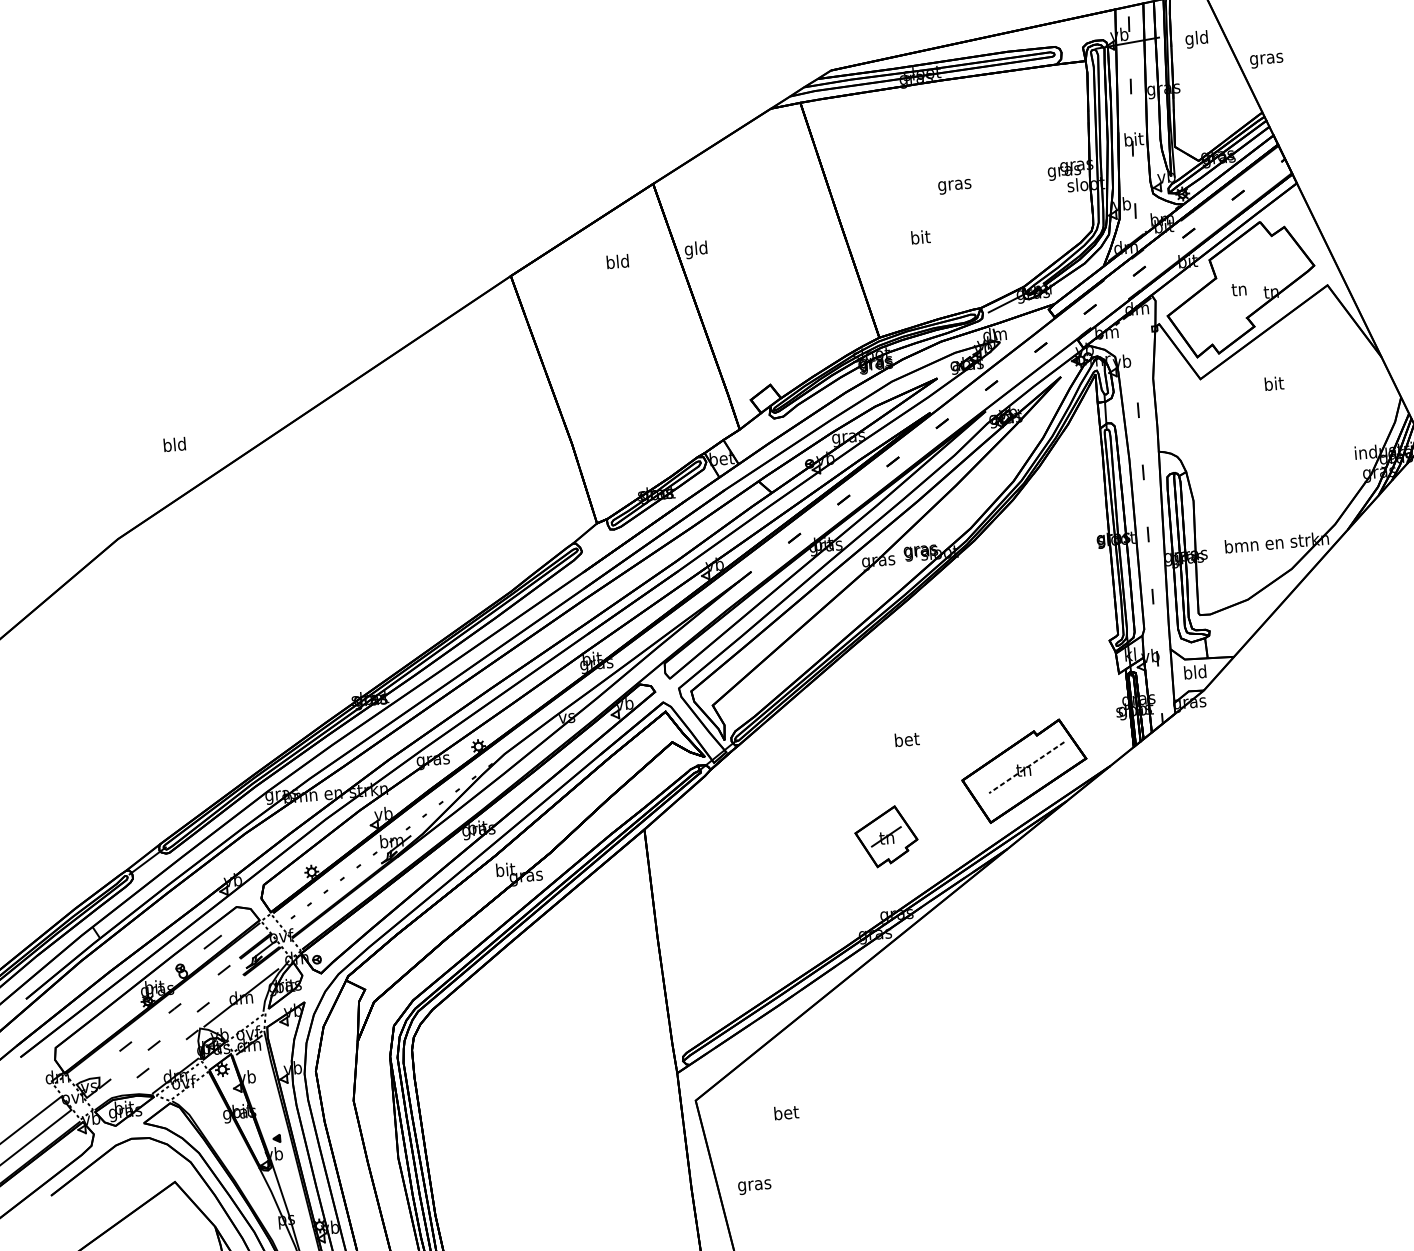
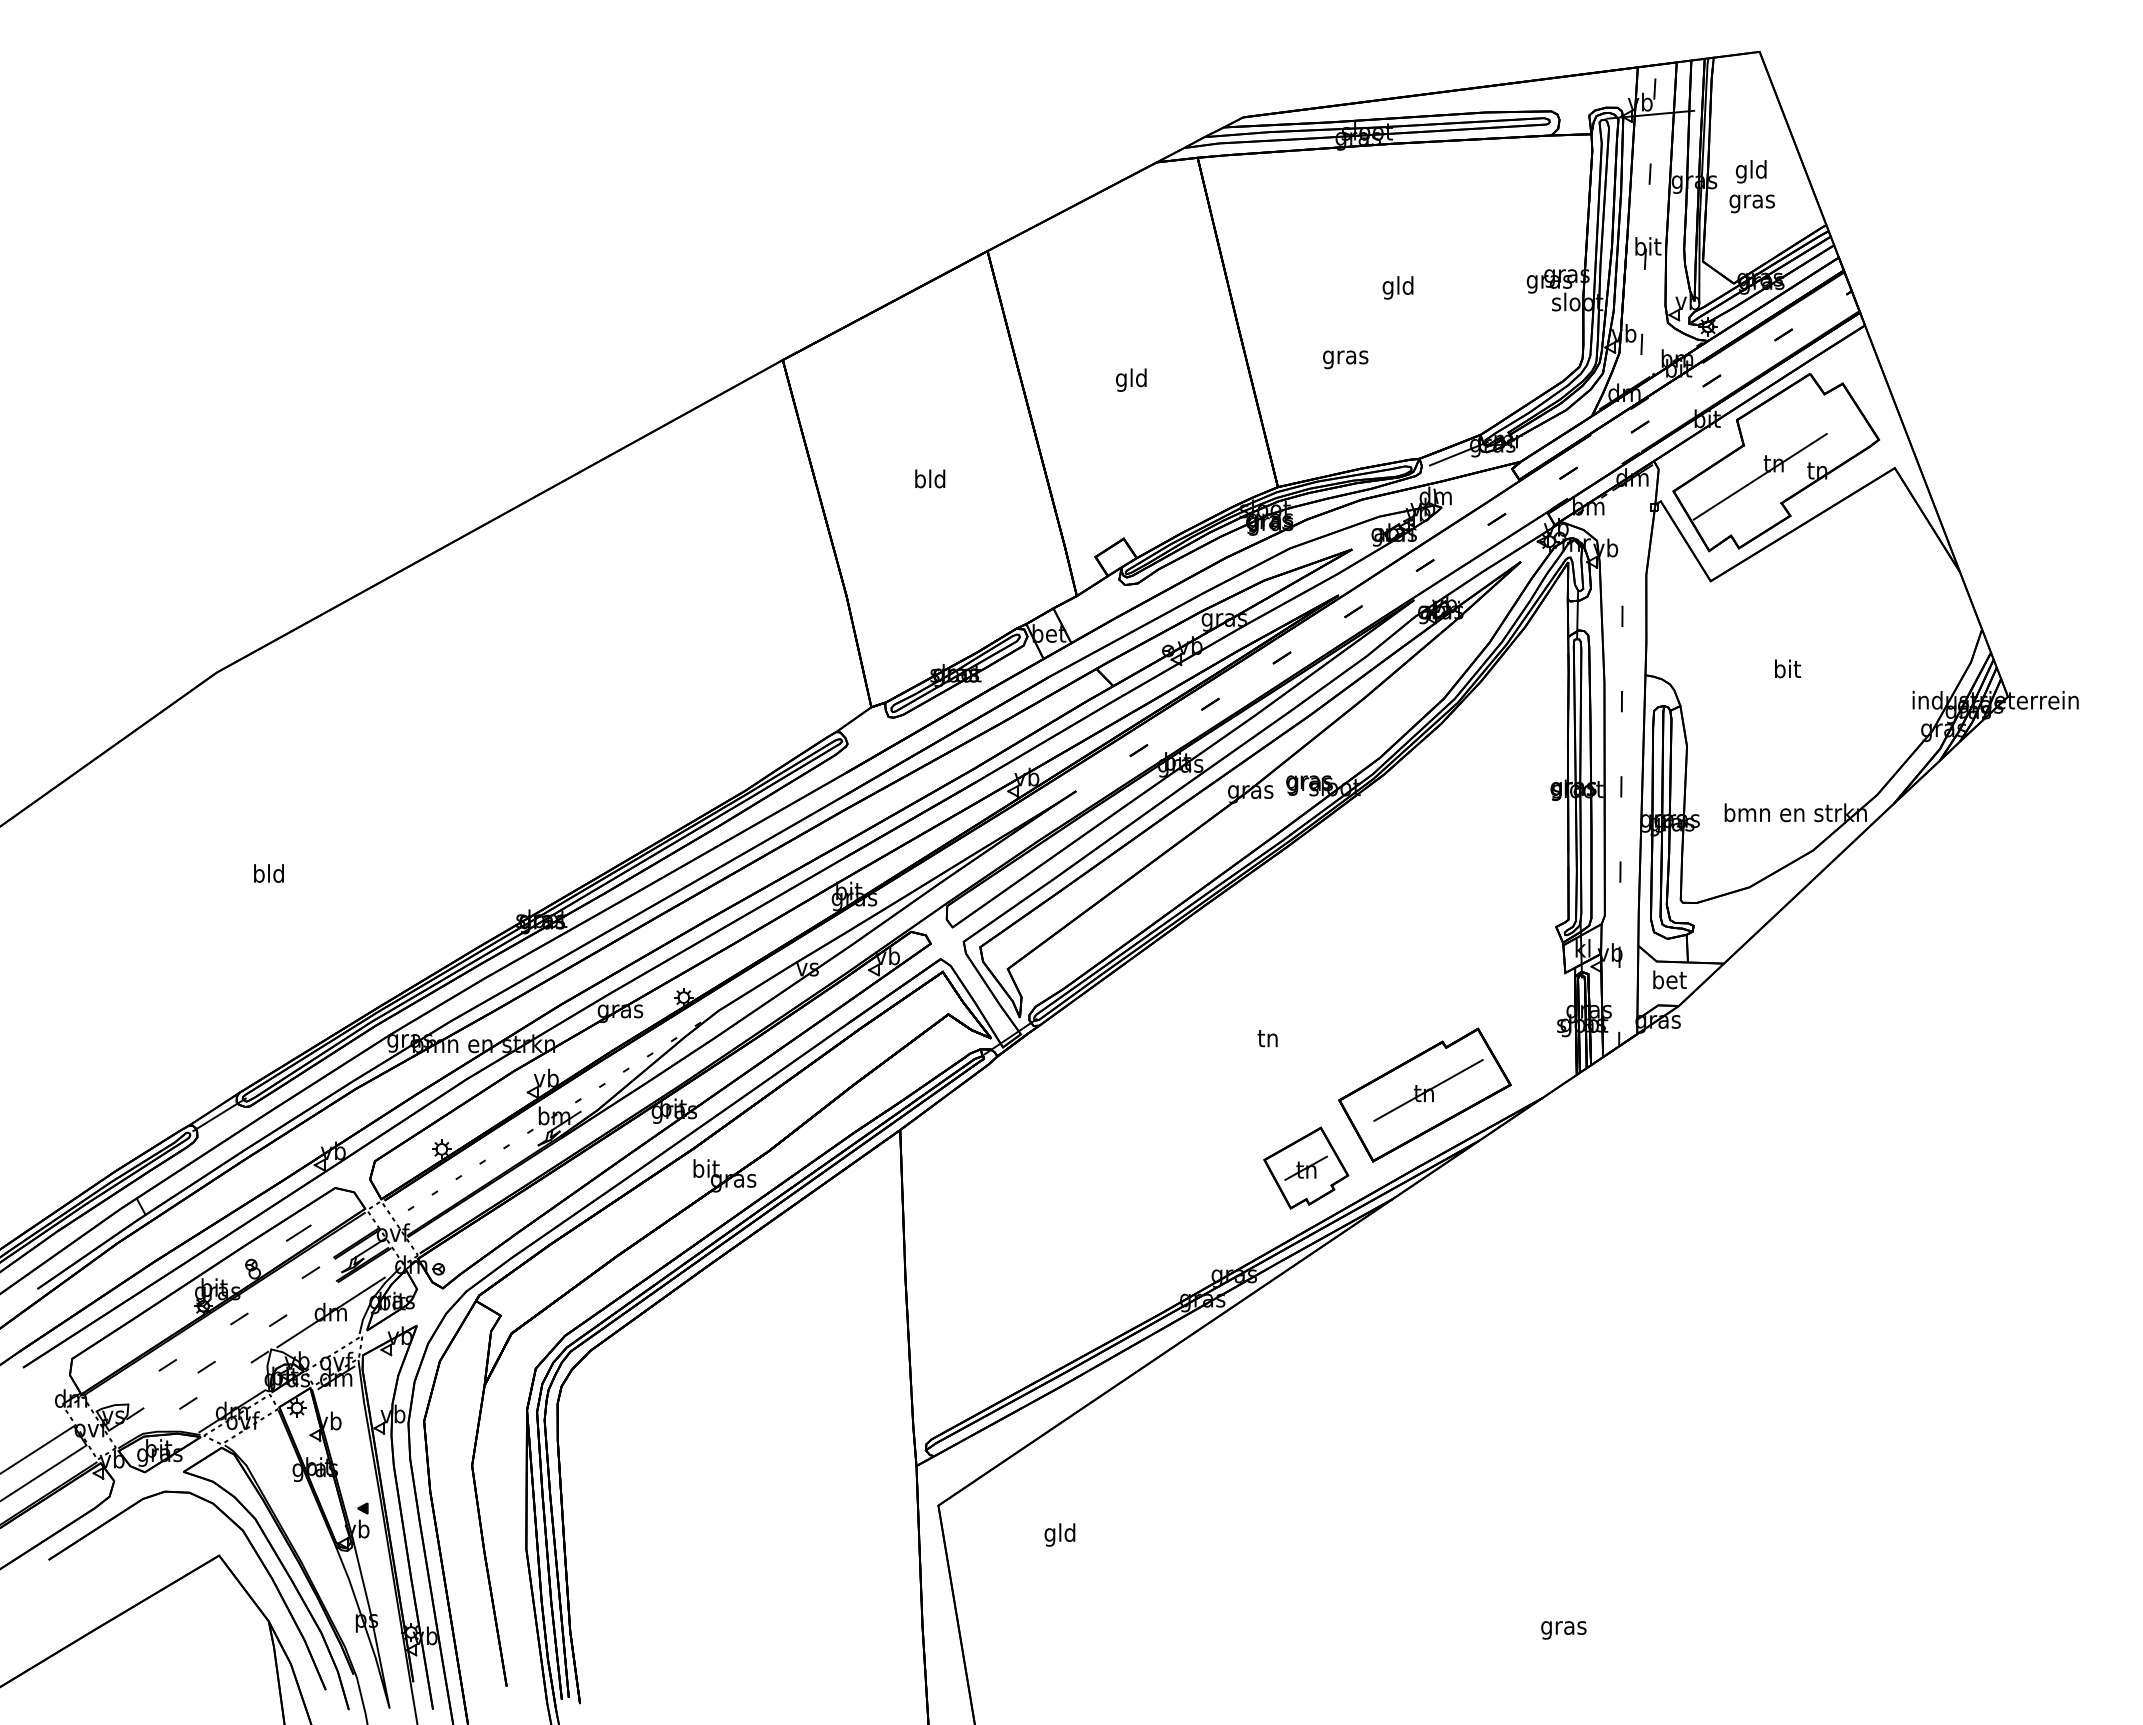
text: (1196, 39) -> (1751, 171), moved
text: (1266, 60) -> (1751, 203), moved
text: (954, 184) -> (1398, 287), gras -> gld
text: (920, 239) -> (1345, 357), bit -> gras
text: (696, 249) -> (1131, 379), moved
text: (617, 261) -> (930, 478), moved
line: (1229, 299) -> (1759, 476), added
text: (1274, 383) -> (1787, 668), moved
text: (174, 444) -> (268, 873), moved
text: (1195, 671) -> (1669, 979), bld -> bet
text: (906, 739) -> (1268, 1037), bet -> tn
line: (1026, 767) -> (1428, 1090), dashed -> solid
part: (886, 836) -> (1306, 1167), moved
text: (786, 1114) -> (1060, 1534), bet -> gld
text: (754, 1187) -> (1563, 1630), moved

